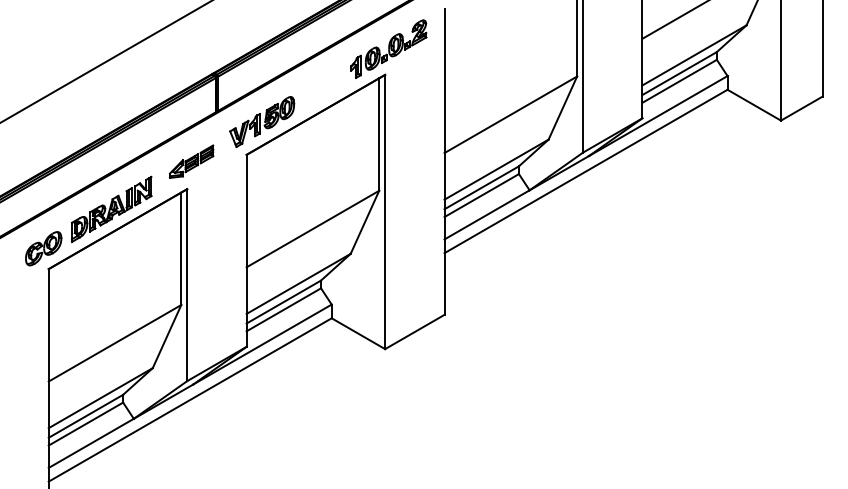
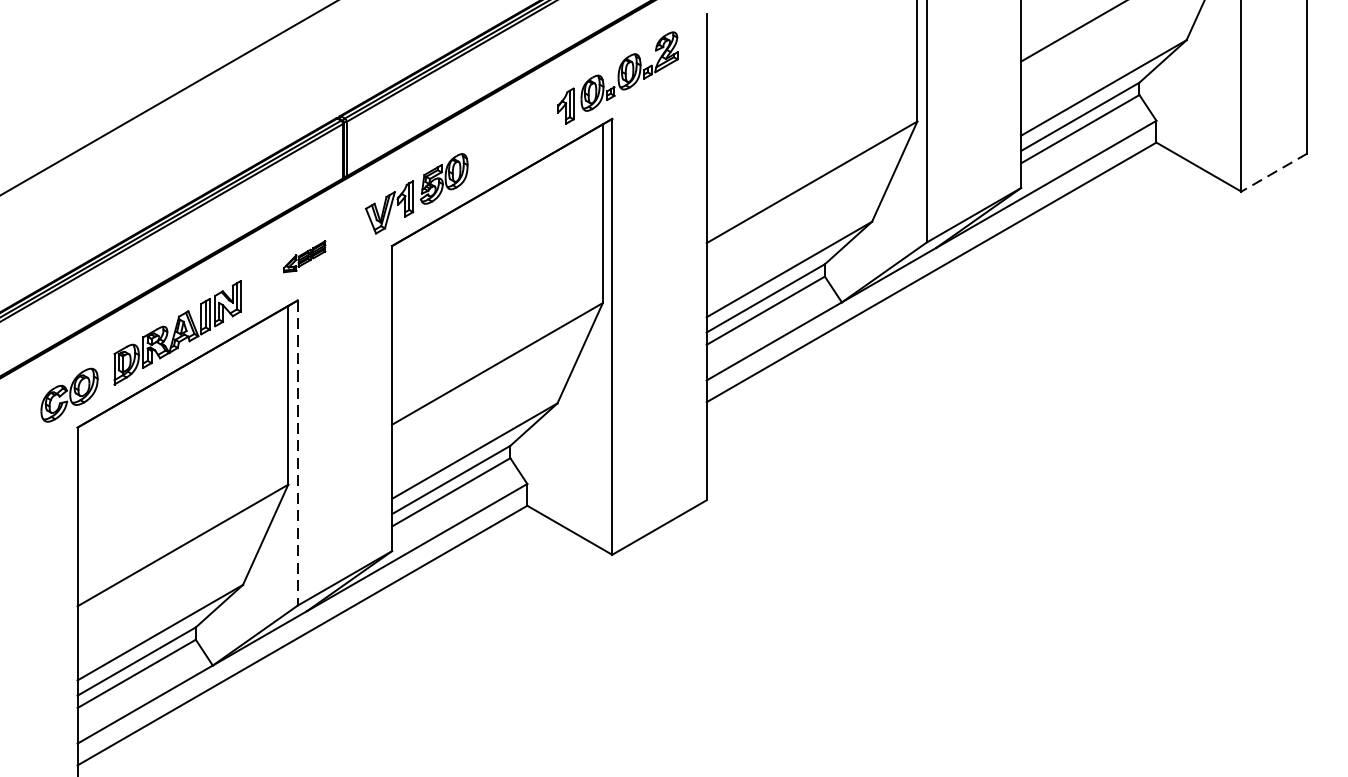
line: (801, 108) -> (1273, 172), solid -> dashed
part: (191, 161) -> (304, 256), size x0.6
line: (187, 285) -> (298, 453), solid -> dashed

